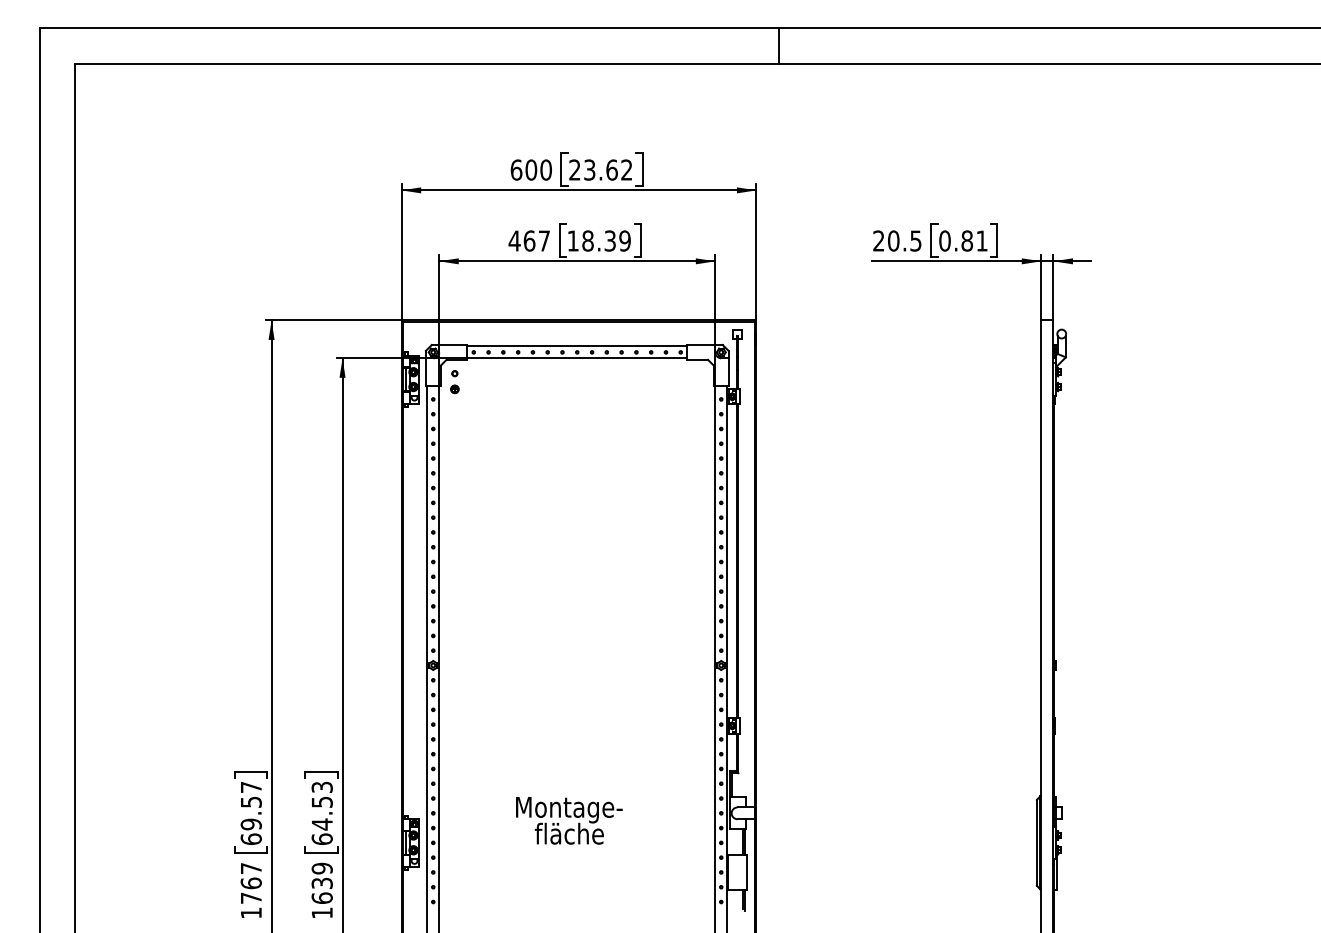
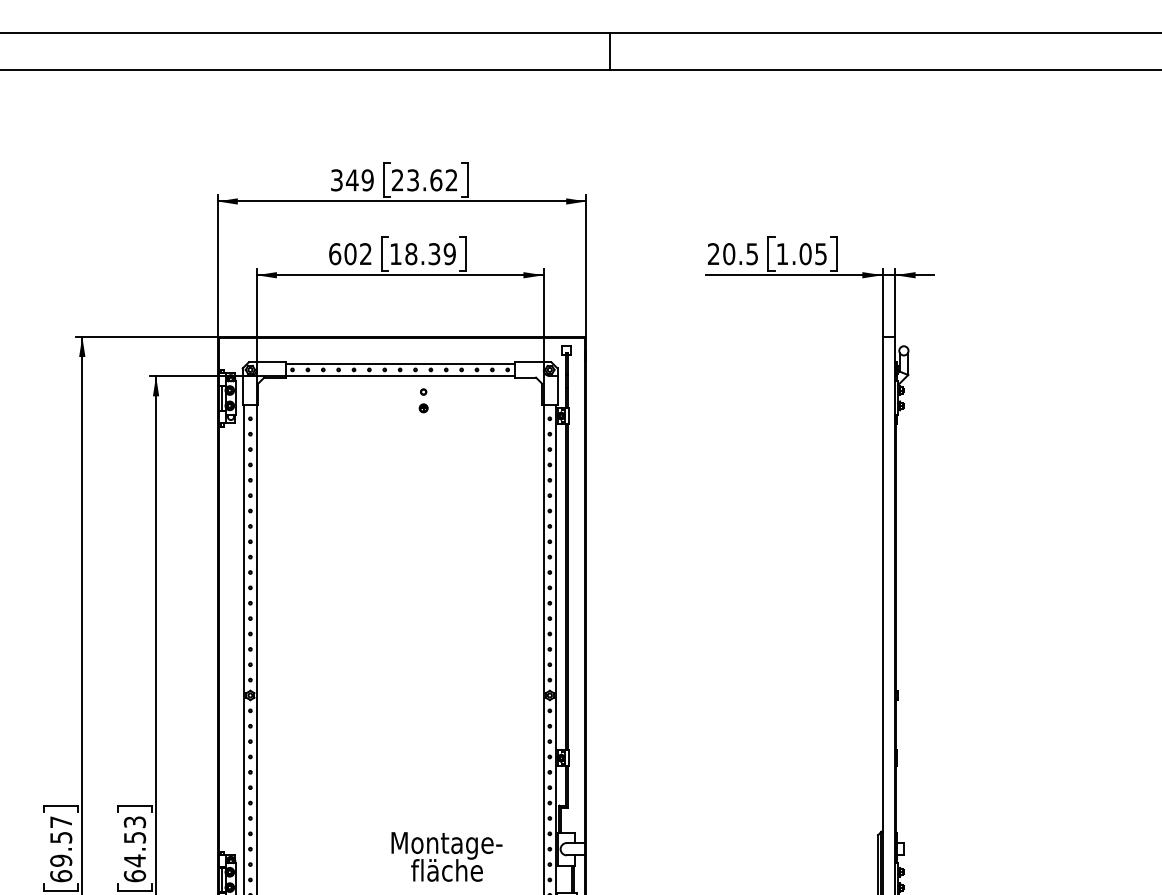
text: (530, 169) -> (351, 179), 600 -> 349
text: (528, 240) -> (349, 253), 467 -> 602
text: (963, 240) -> (801, 253), 0.81 -> 1.05
part: (454, 382) -> (423, 401), moved
text: (569, 820) -> (447, 856), moved

